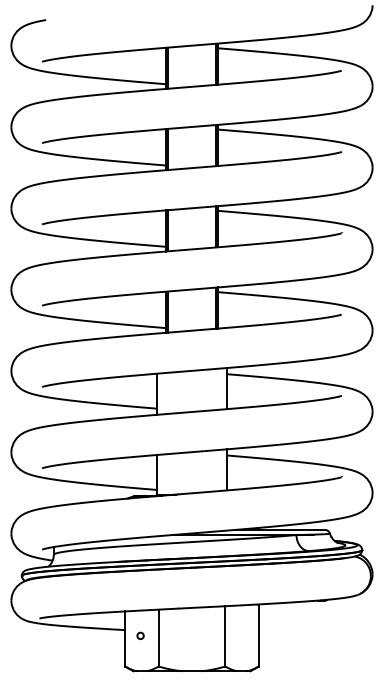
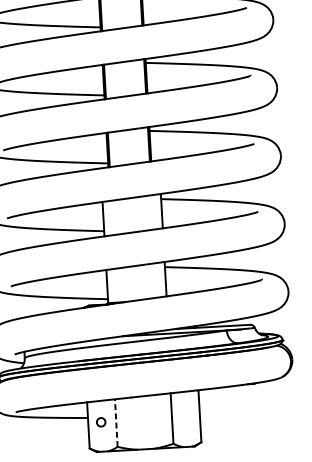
circle: (140, 635) -> (101, 421), size x1.6
line: (158, 637) -> (116, 422), solid -> dashed

